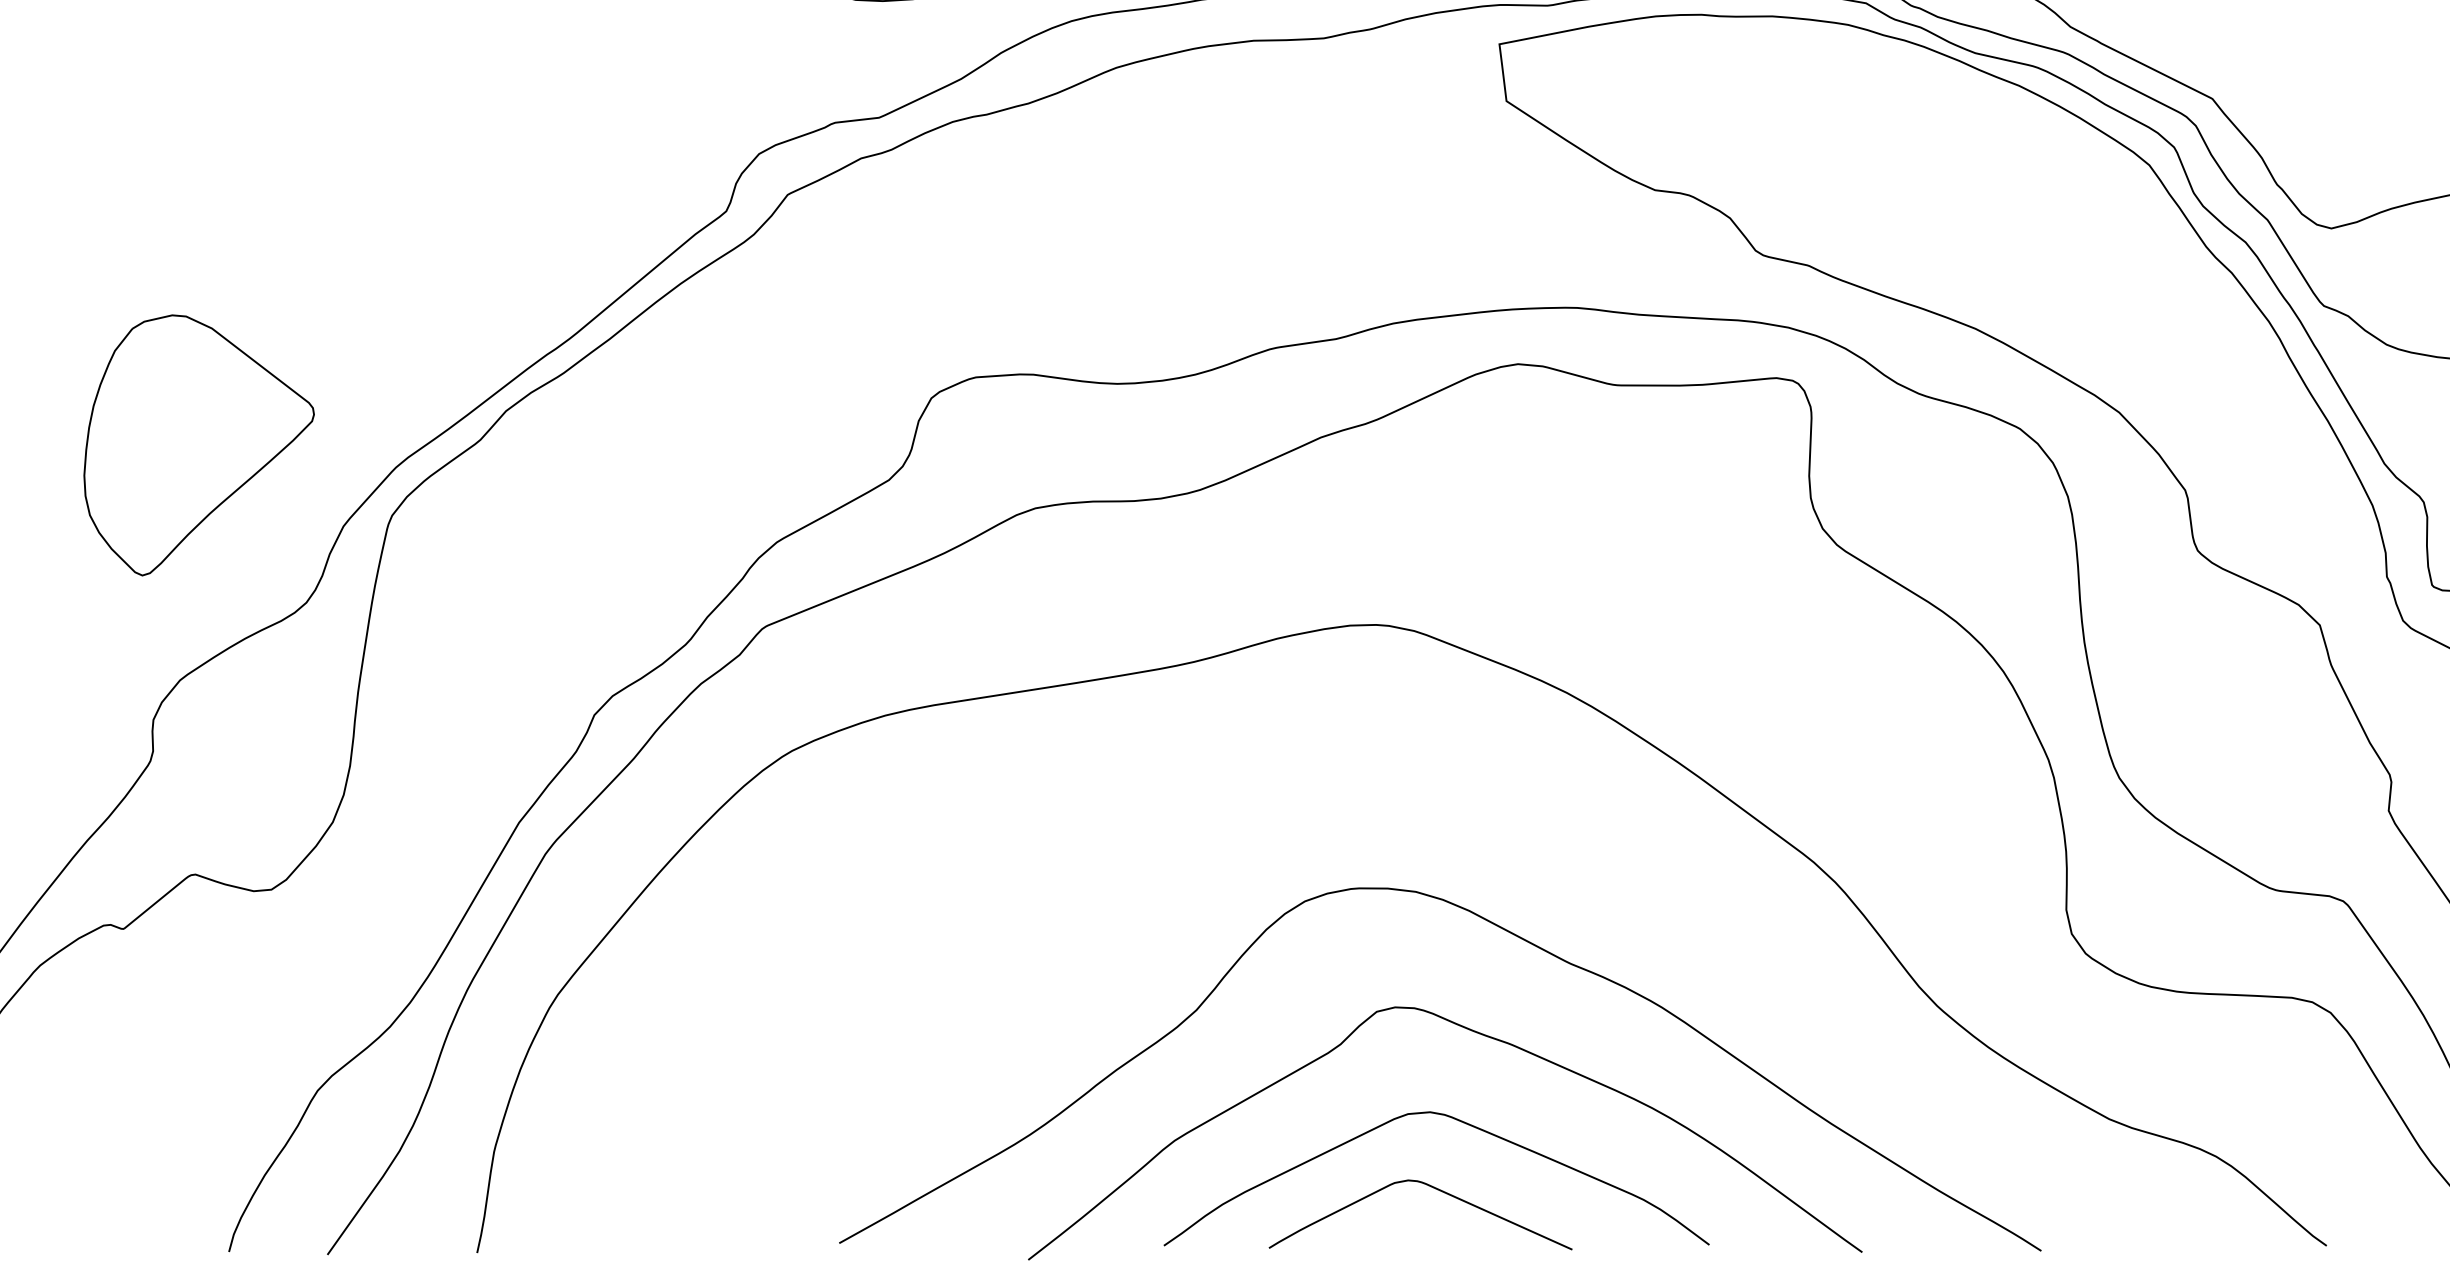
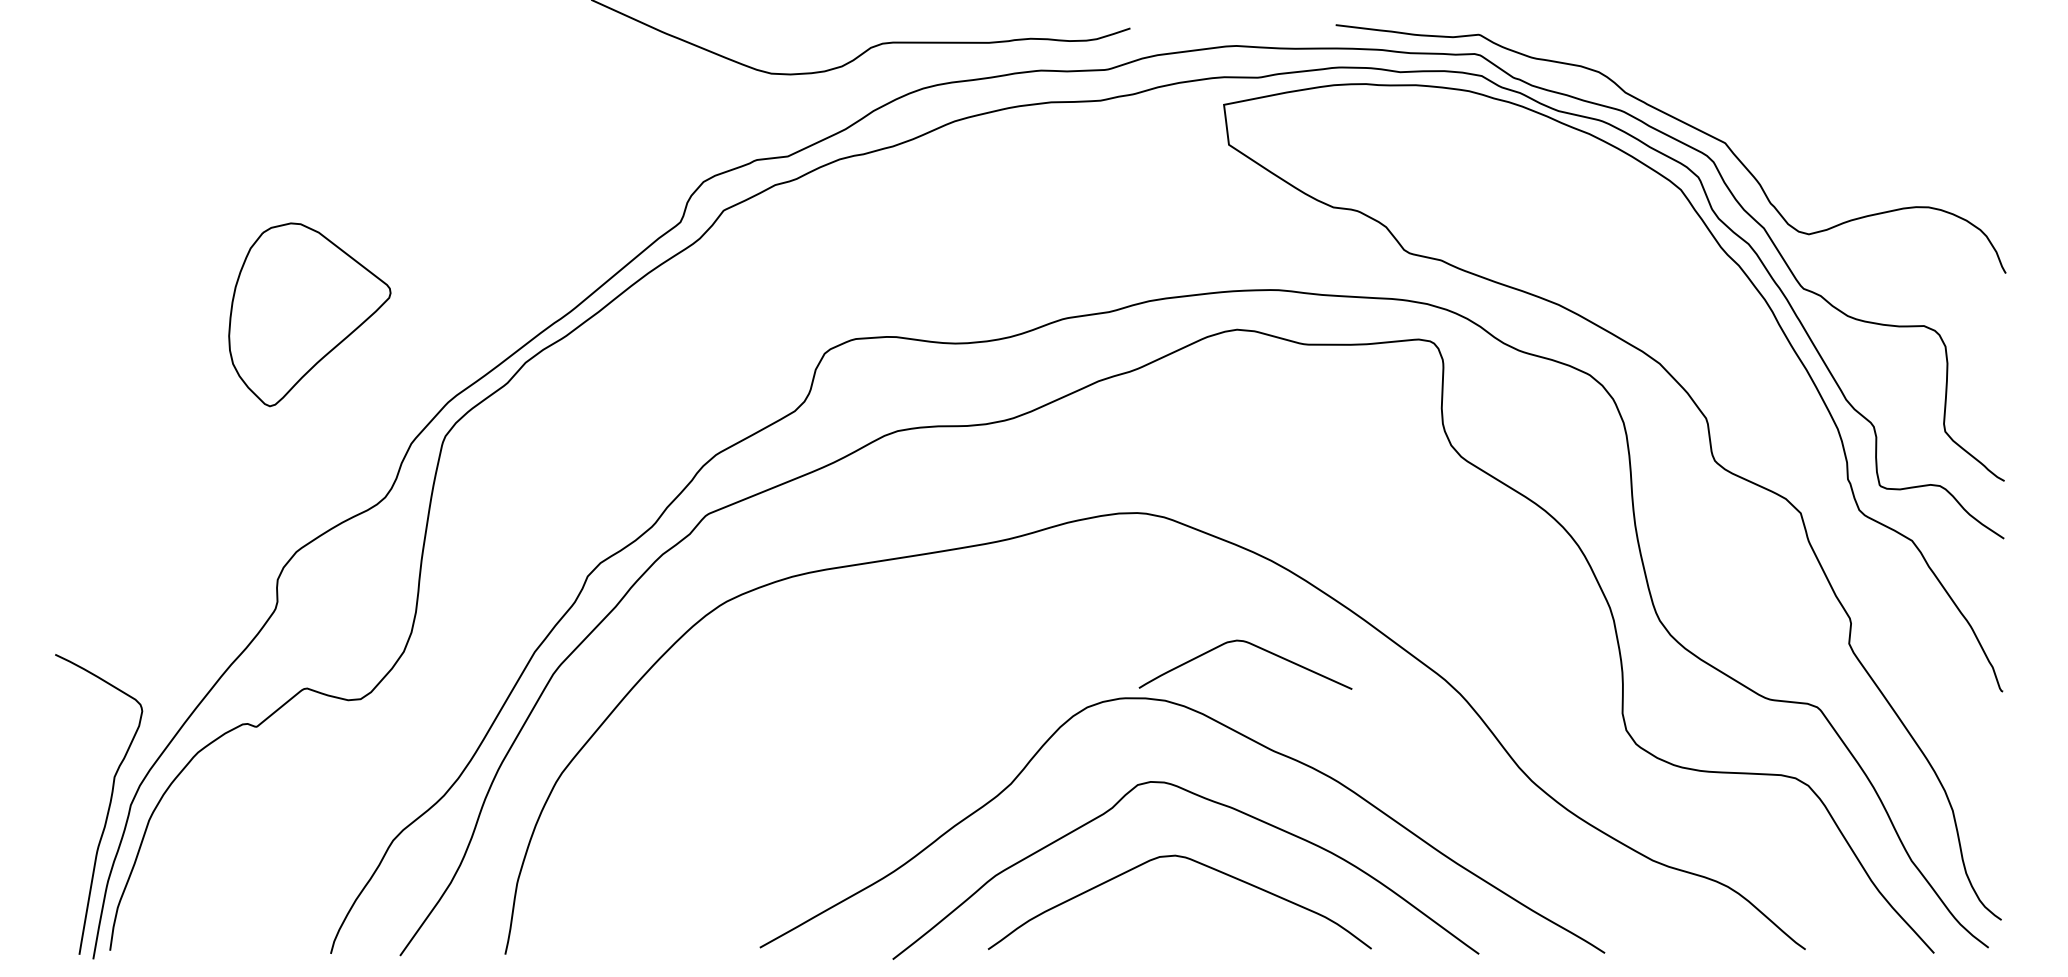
part: (198, 444) -> (309, 314), moved
curve: (1433, 1188) -> (1254, 646), moved

